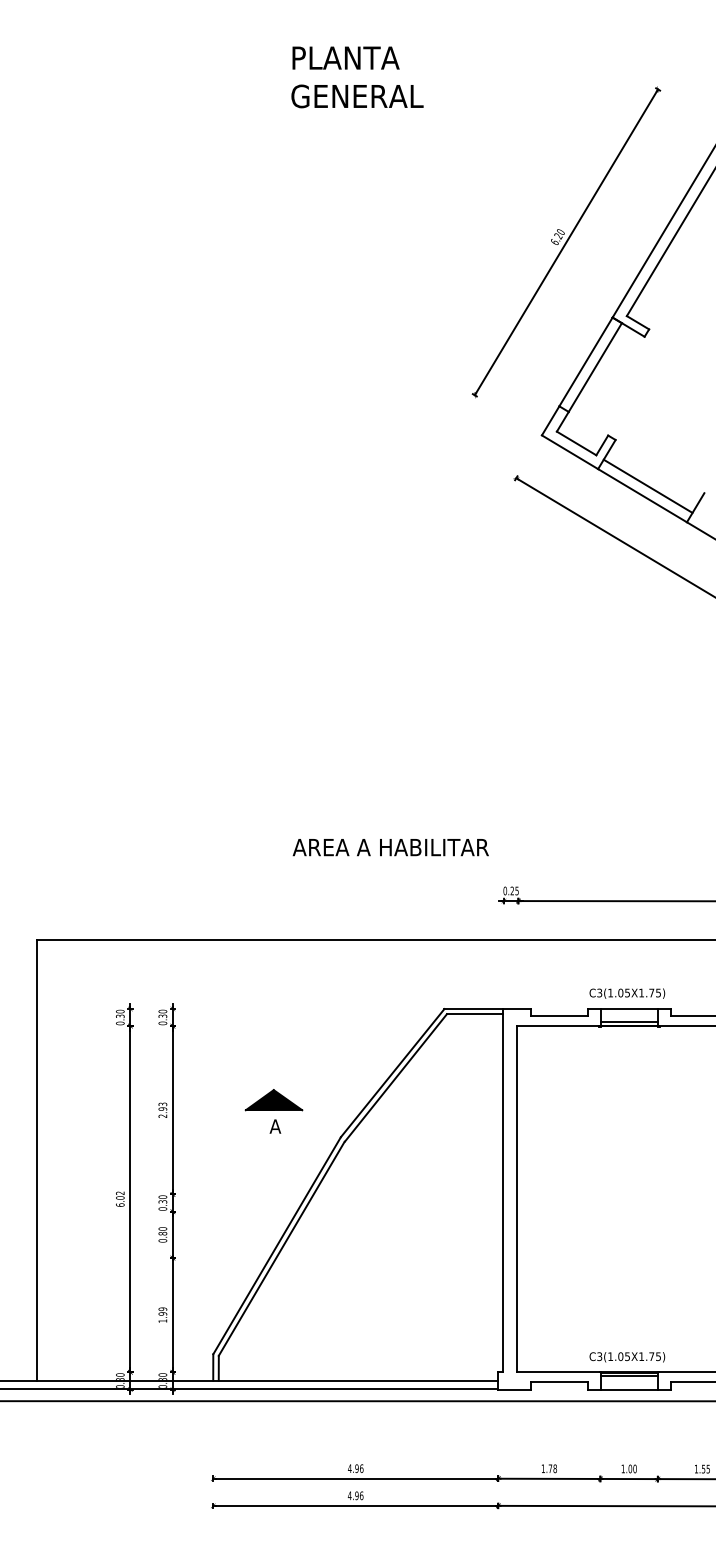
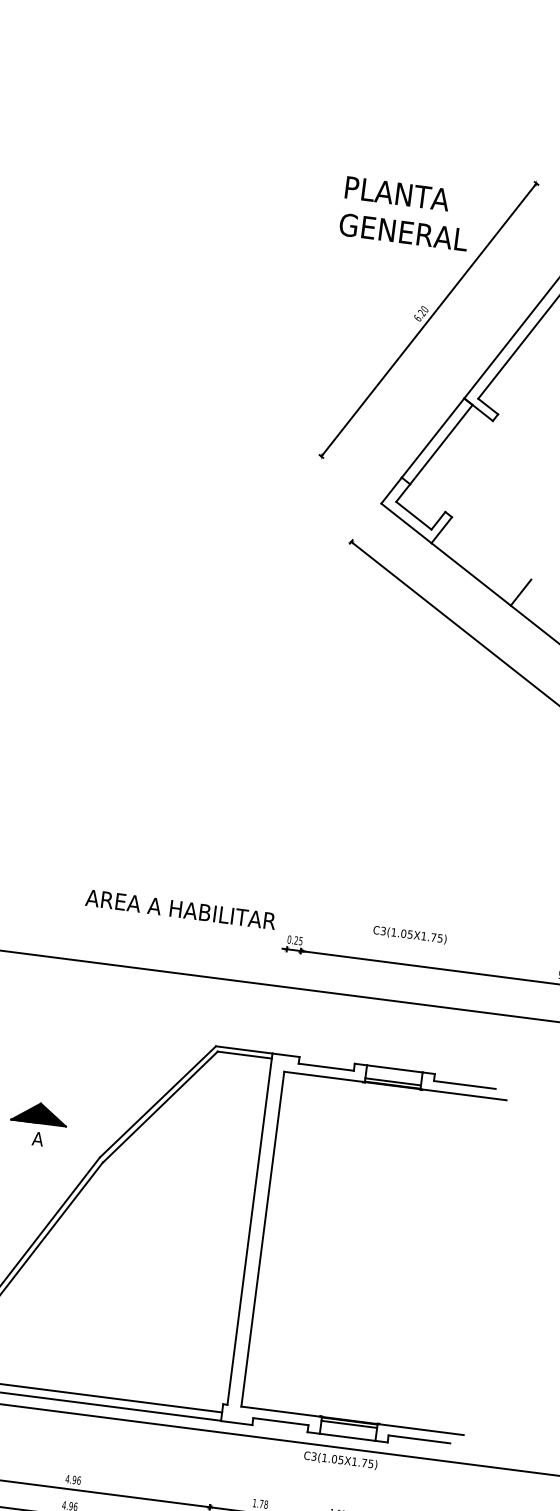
text: (357, 77) -> (406, 213), moved
line: (647, 485) -> (477, 565), removed
text: (390, 847) -> (180, 909), moved
text: (627, 993) -> (410, 935), moved
text: (627, 1357) -> (340, 1460), moved

